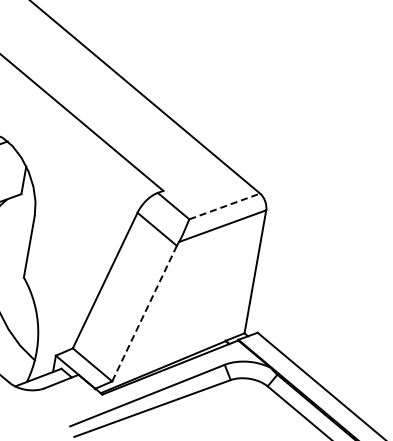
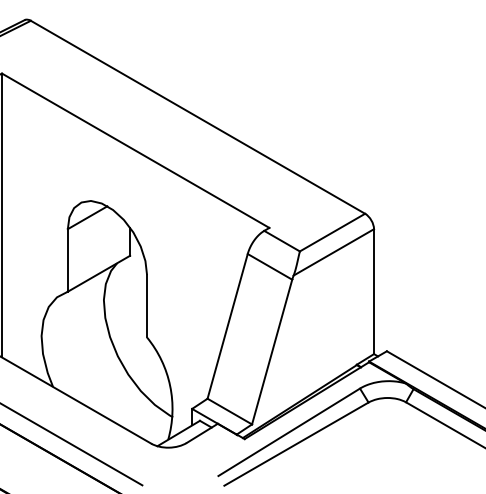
line: (224, 206) -> (332, 232), dashed -> solid
line: (144, 314) -> (272, 352), dashed -> solid

